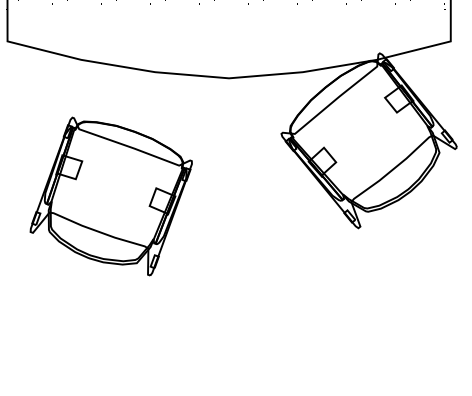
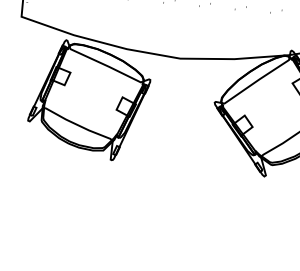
part: (110, 196) -> (88, 100), moved

